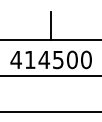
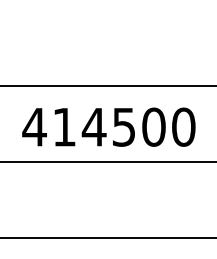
line: (51, 25) -> (109, 54), removed

